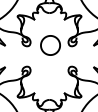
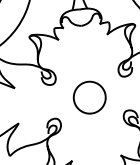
part: (50, 45) -> (89, 97), moved

